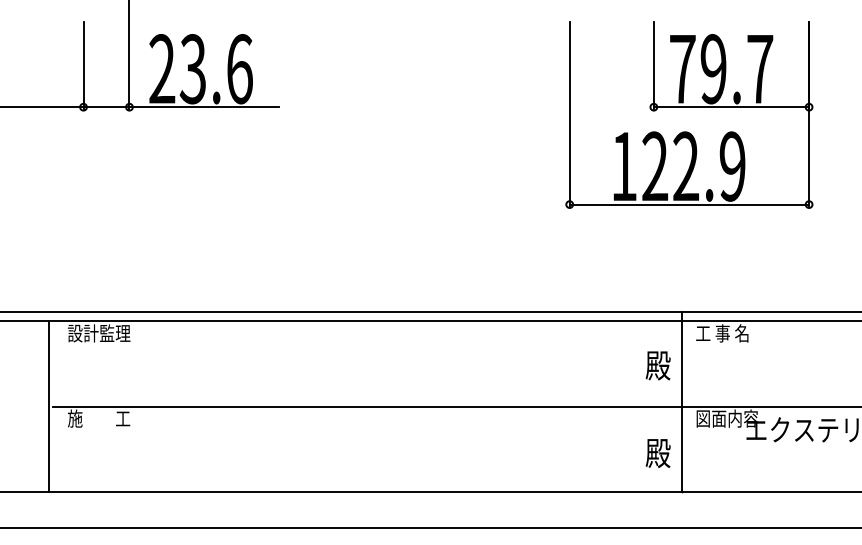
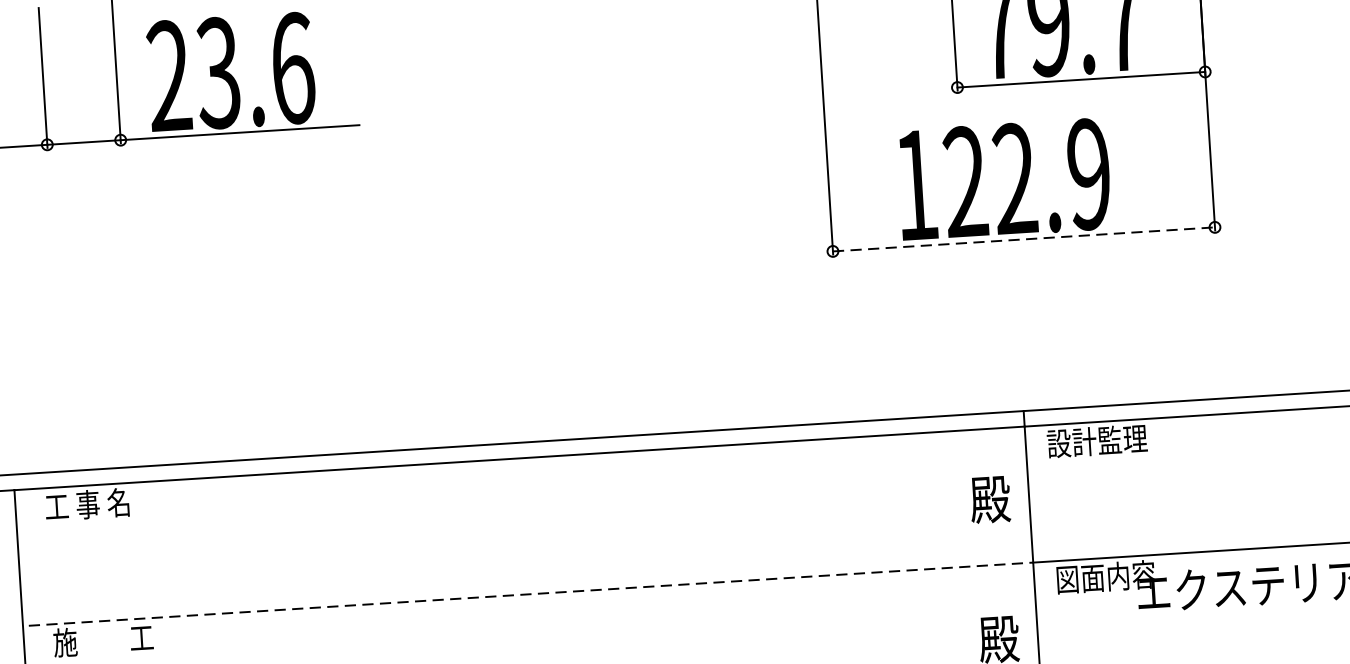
line: (689, 204) -> (1024, 239), solid -> dashed
text: (99, 333) -> (95, 504), 設計監理 -> 工 事 名
text: (727, 333) -> (1097, 441), 工 事 名 -> 設計監理
line: (367, 406) -> (530, 593), solid -> dashed

